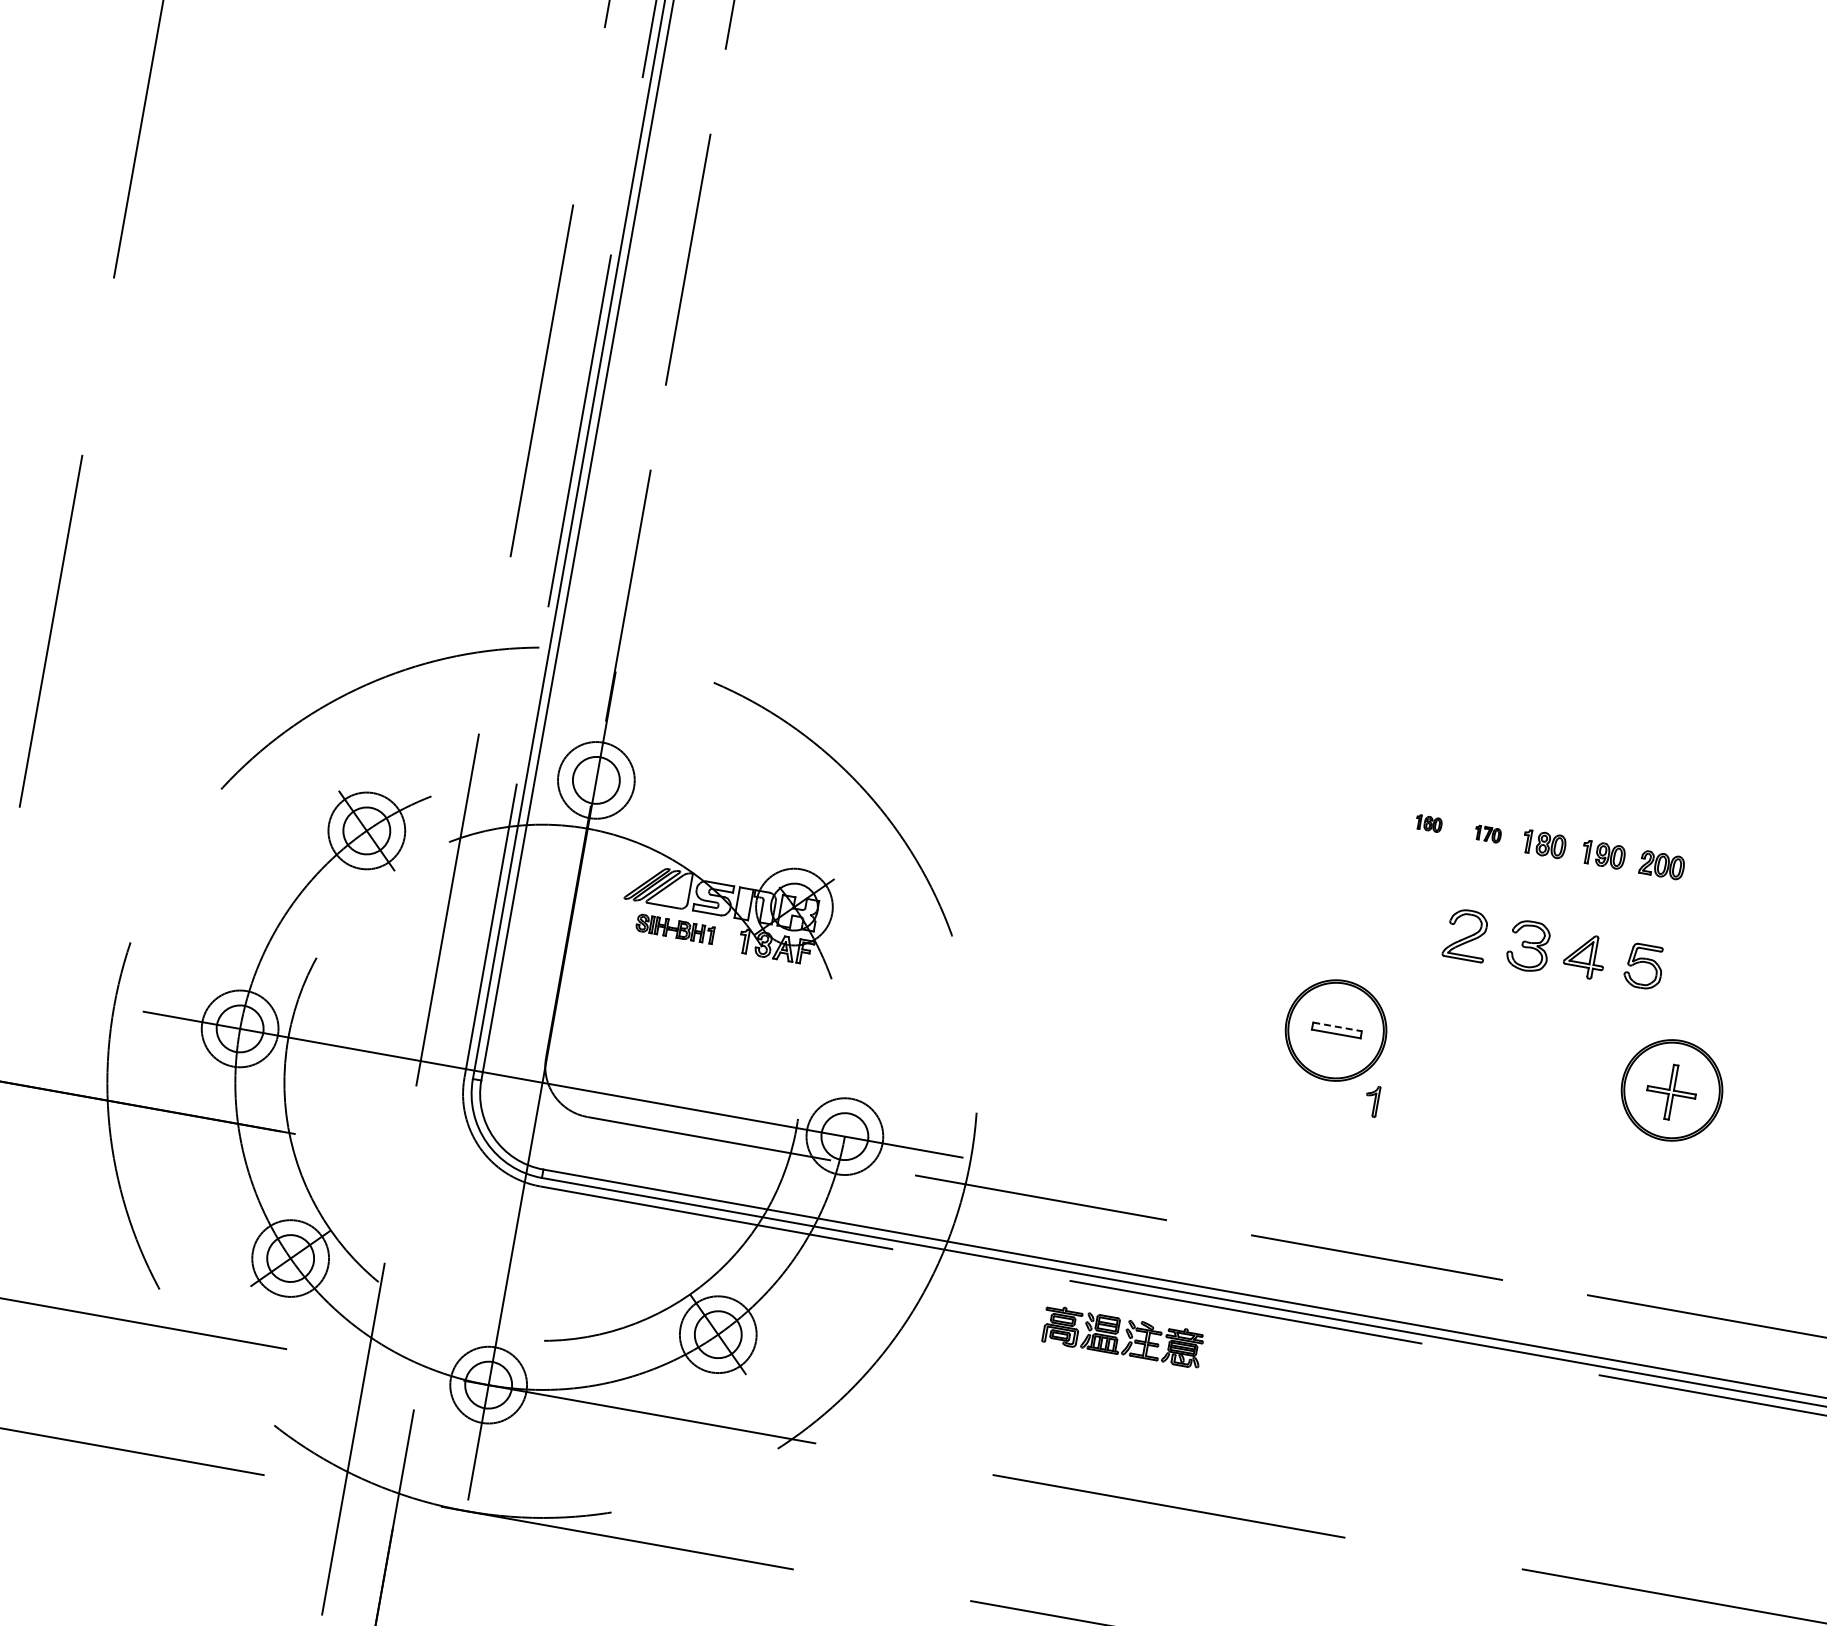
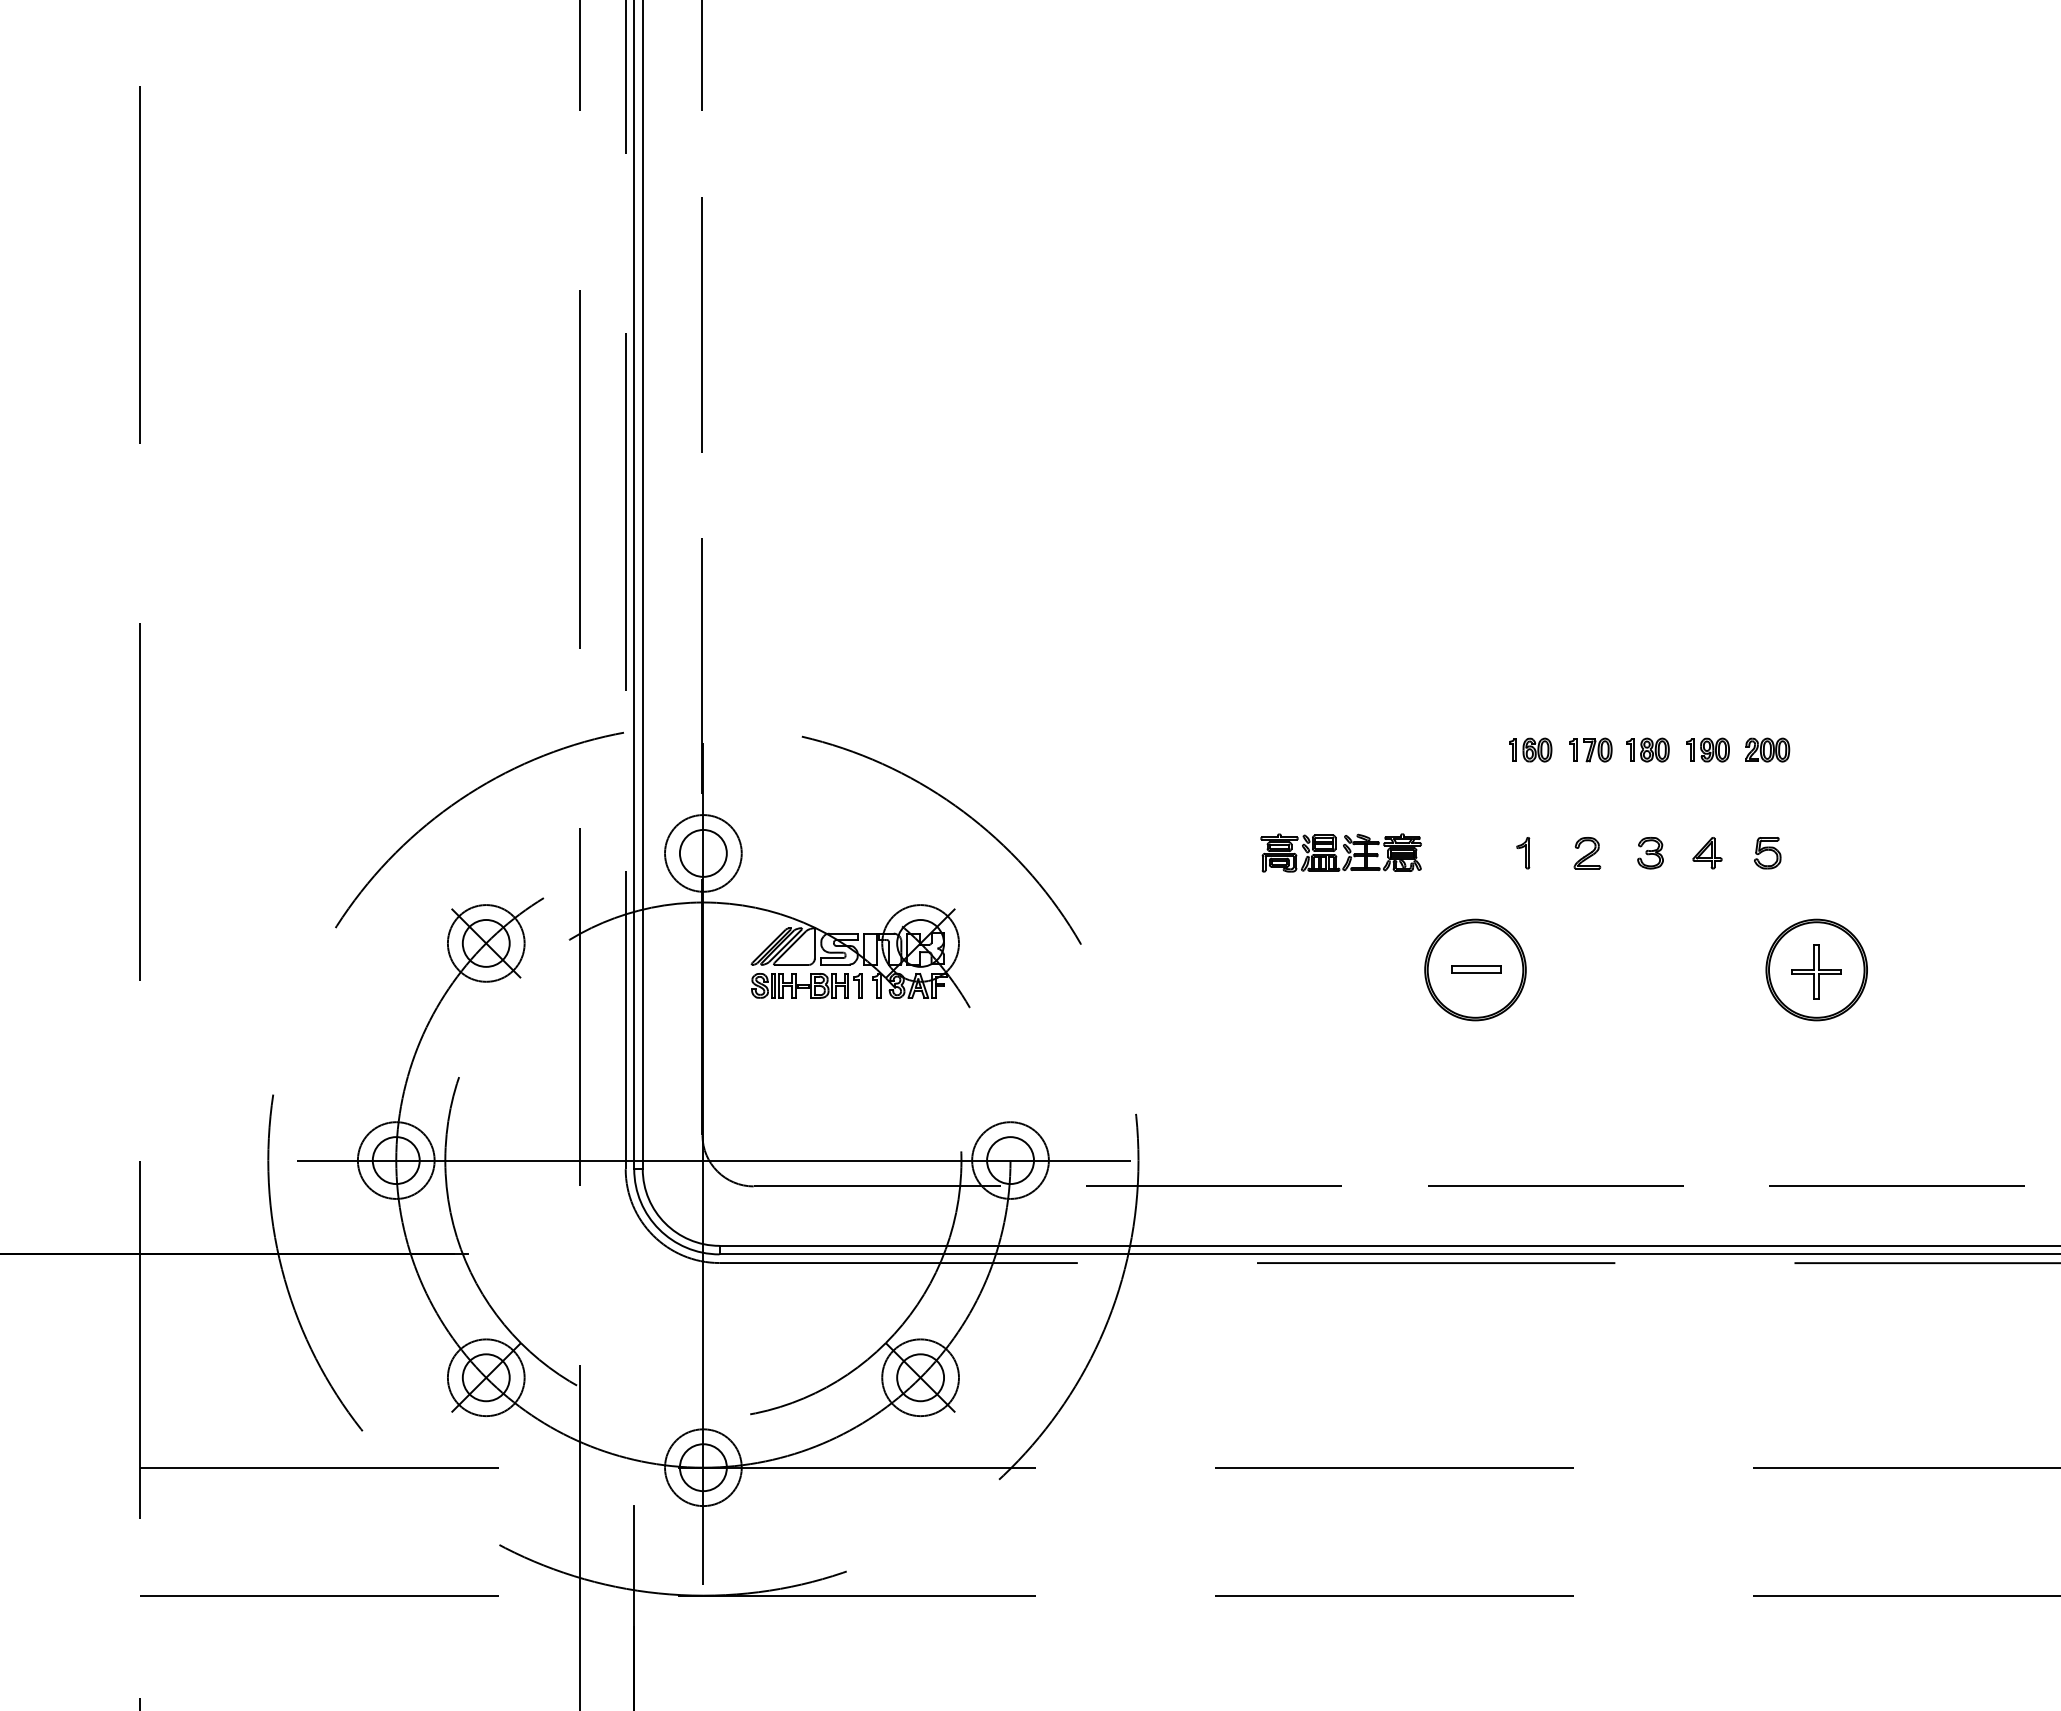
part: (1428, 823) -> (1530, 749), size x1.67
part: (1487, 833) -> (1590, 749), size x1.67
part: (674, 928) -> (806, 985), size x1.43
part: (1466, 935) -> (1587, 853), size x0.62
part: (1528, 946) -> (1650, 853), size x0.62
part: (1584, 956) -> (1707, 853), size x0.71
part: (1643, 967) -> (1767, 853), size x0.71
line: (1337, 1027) -> (1476, 966), dashed -> solid
part: (1372, 1101) -> (1523, 853), moved
part: (1122, 1336) -> (1340, 852), moved

